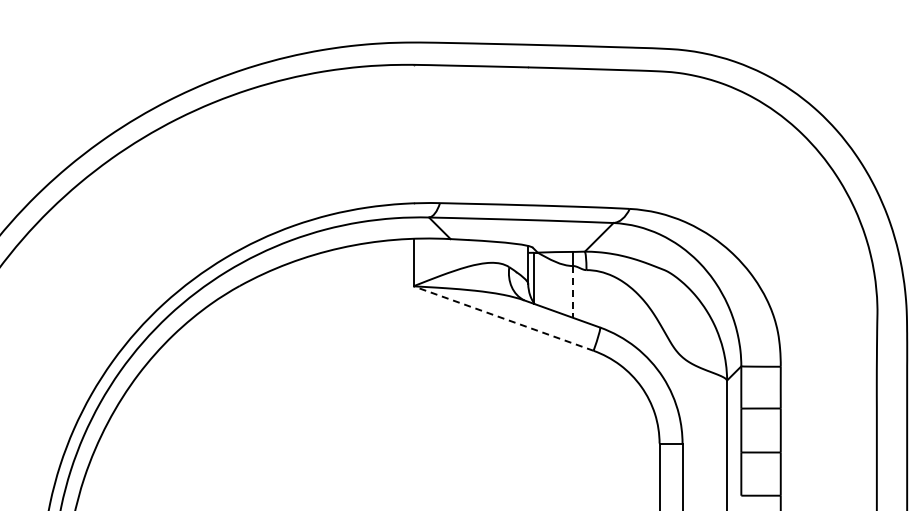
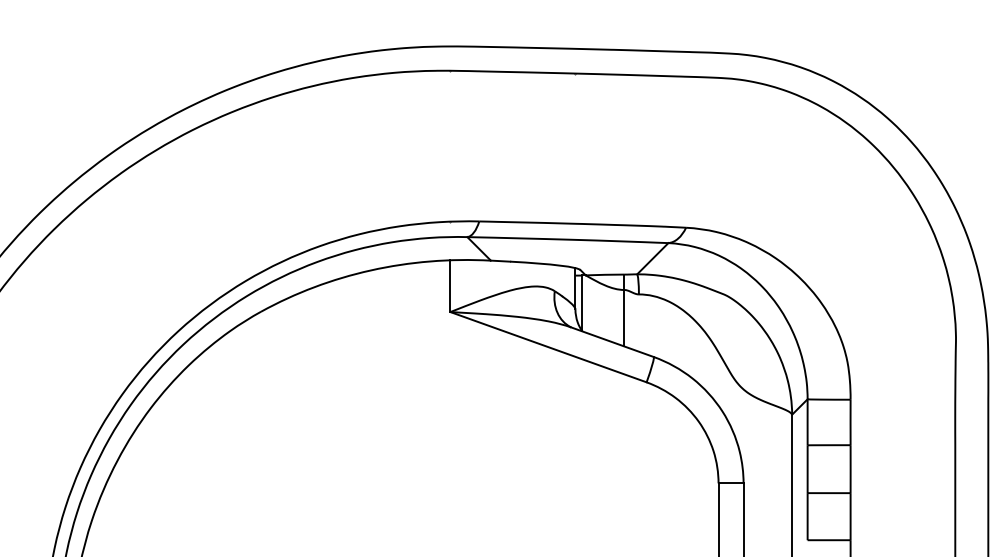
line: (573, 291) -> (624, 317), dashed -> solid
line: (503, 318) -> (548, 347), dashed -> solid

